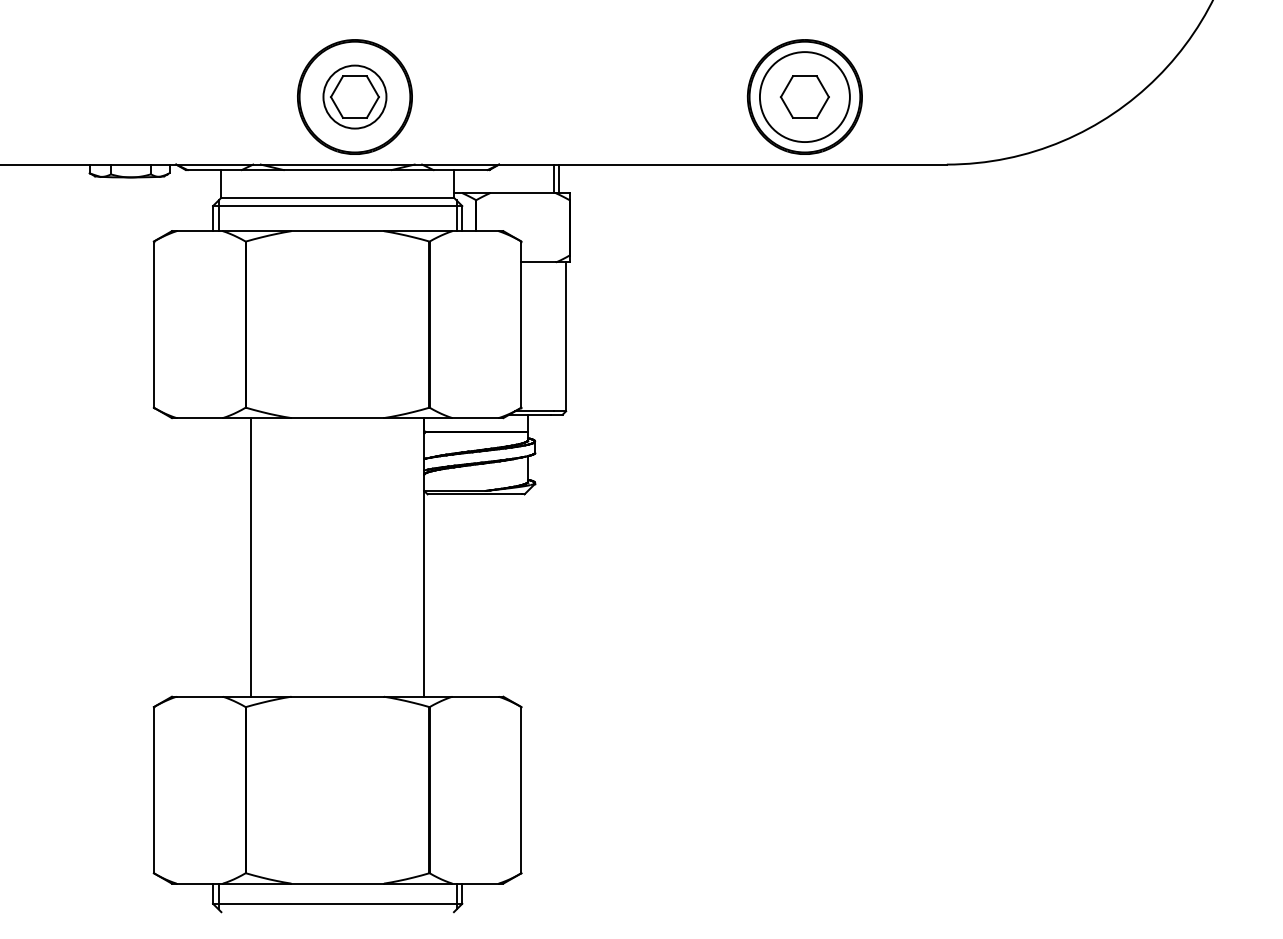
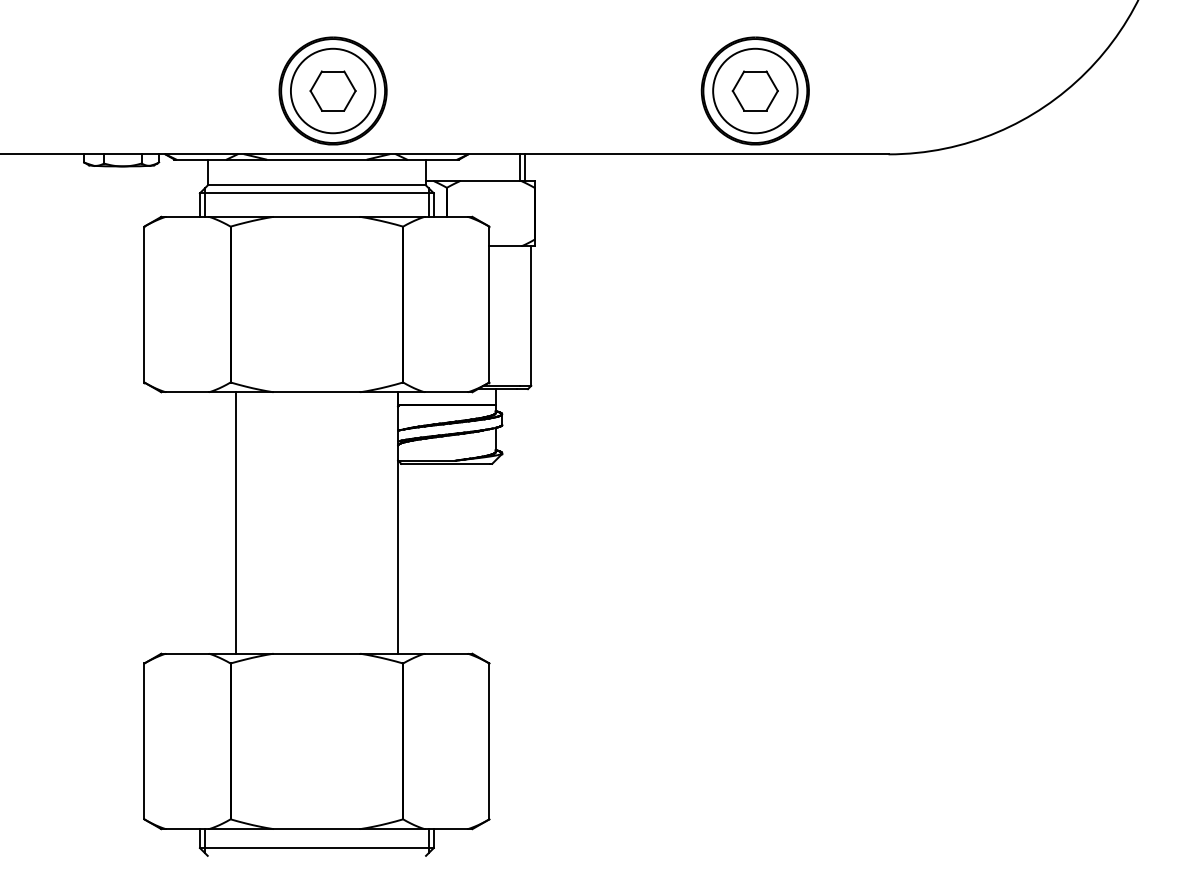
circle: (354, 97) -> (332, 91), size x1.43

